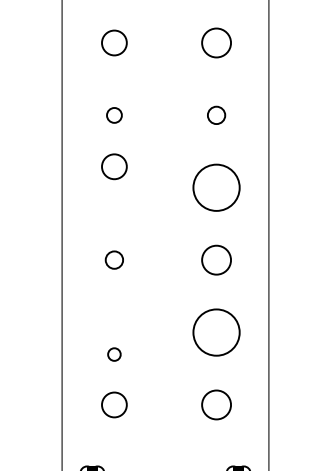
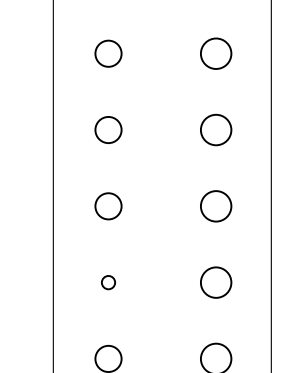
circle: (216, 114) -> (216, 52), size x1.67
circle: (114, 115) -> (108, 53), size x1.67
circle: (114, 166) -> (108, 129), moved
circle: (216, 187) -> (216, 129), size x0.62
circle: (114, 259) -> (108, 205), size x1.43
circle: (216, 332) -> (216, 282), size x0.62
circle: (114, 354) -> (108, 282), moved

